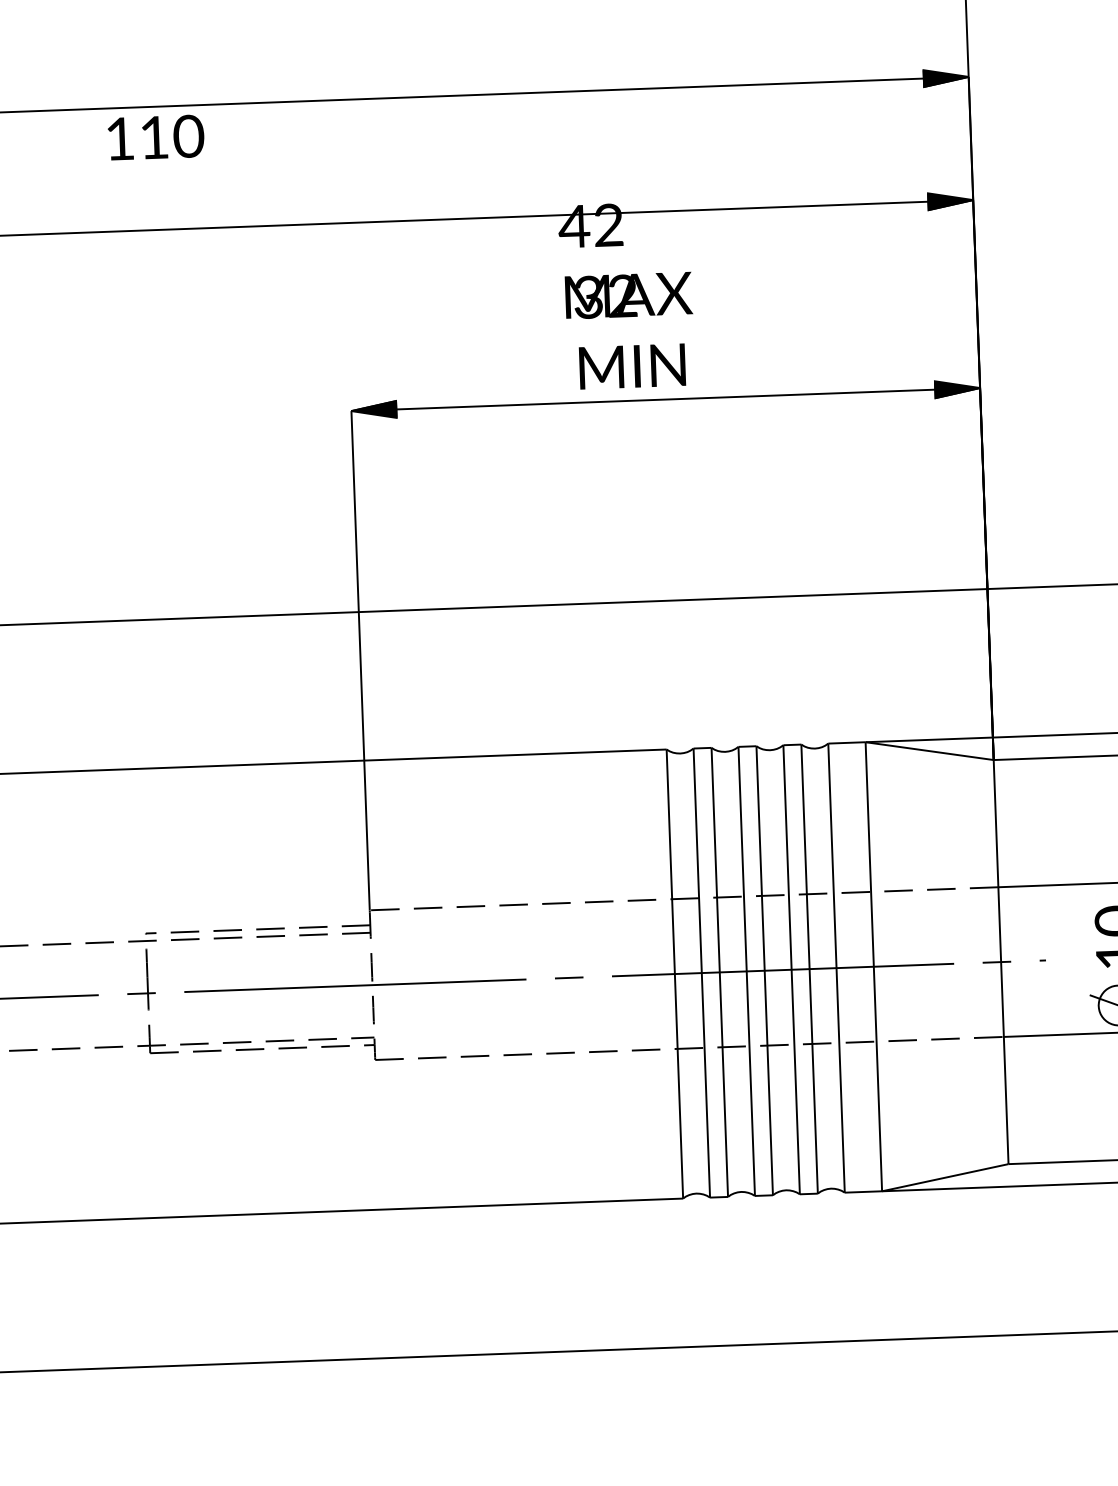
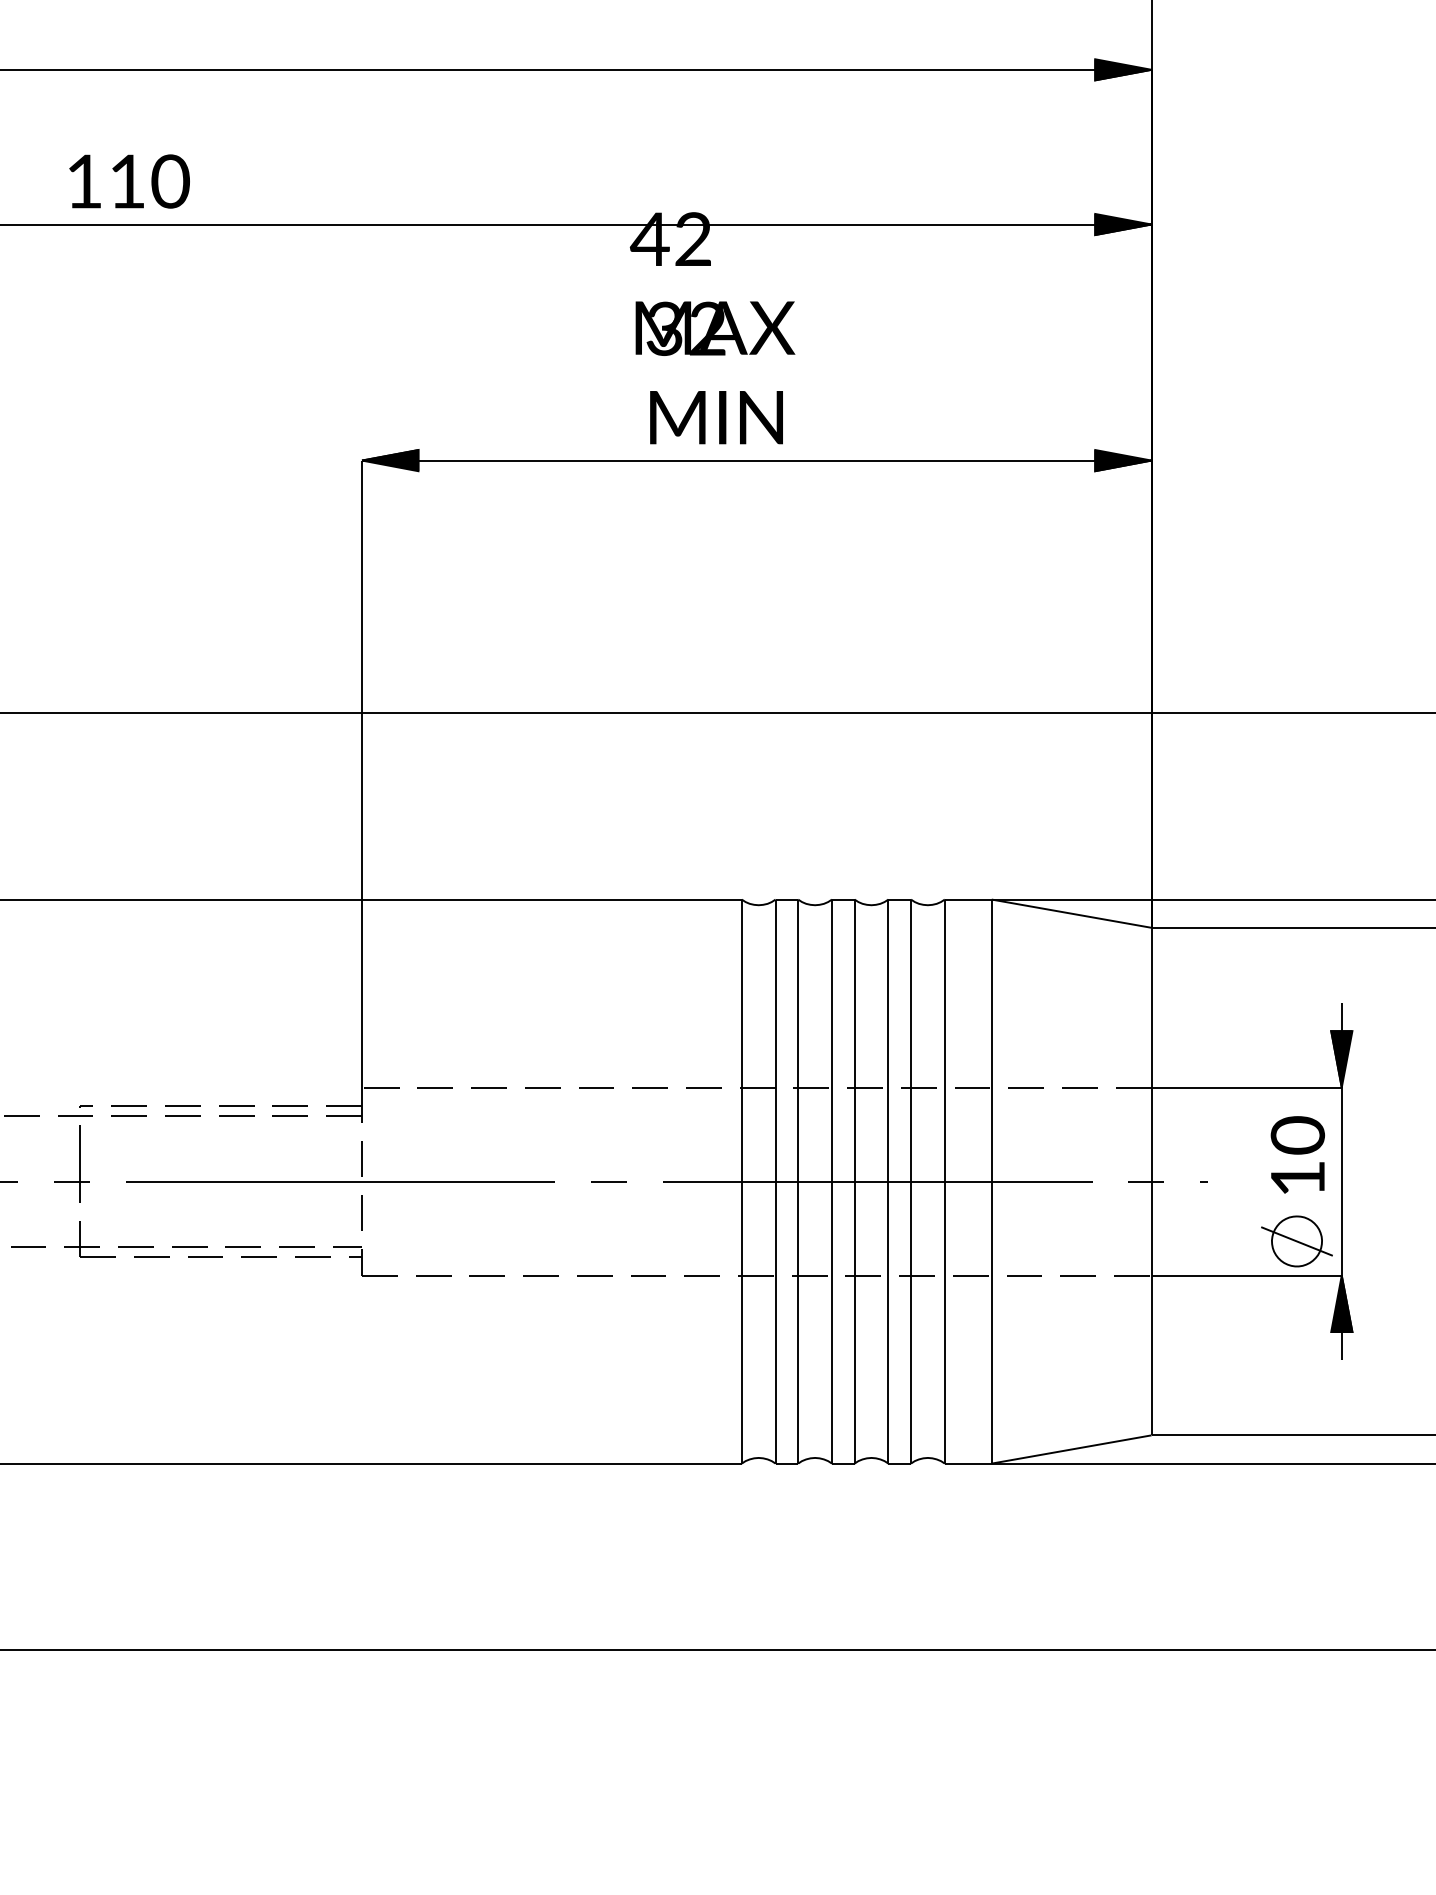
text: (156, 137) -> (129, 181), moved

